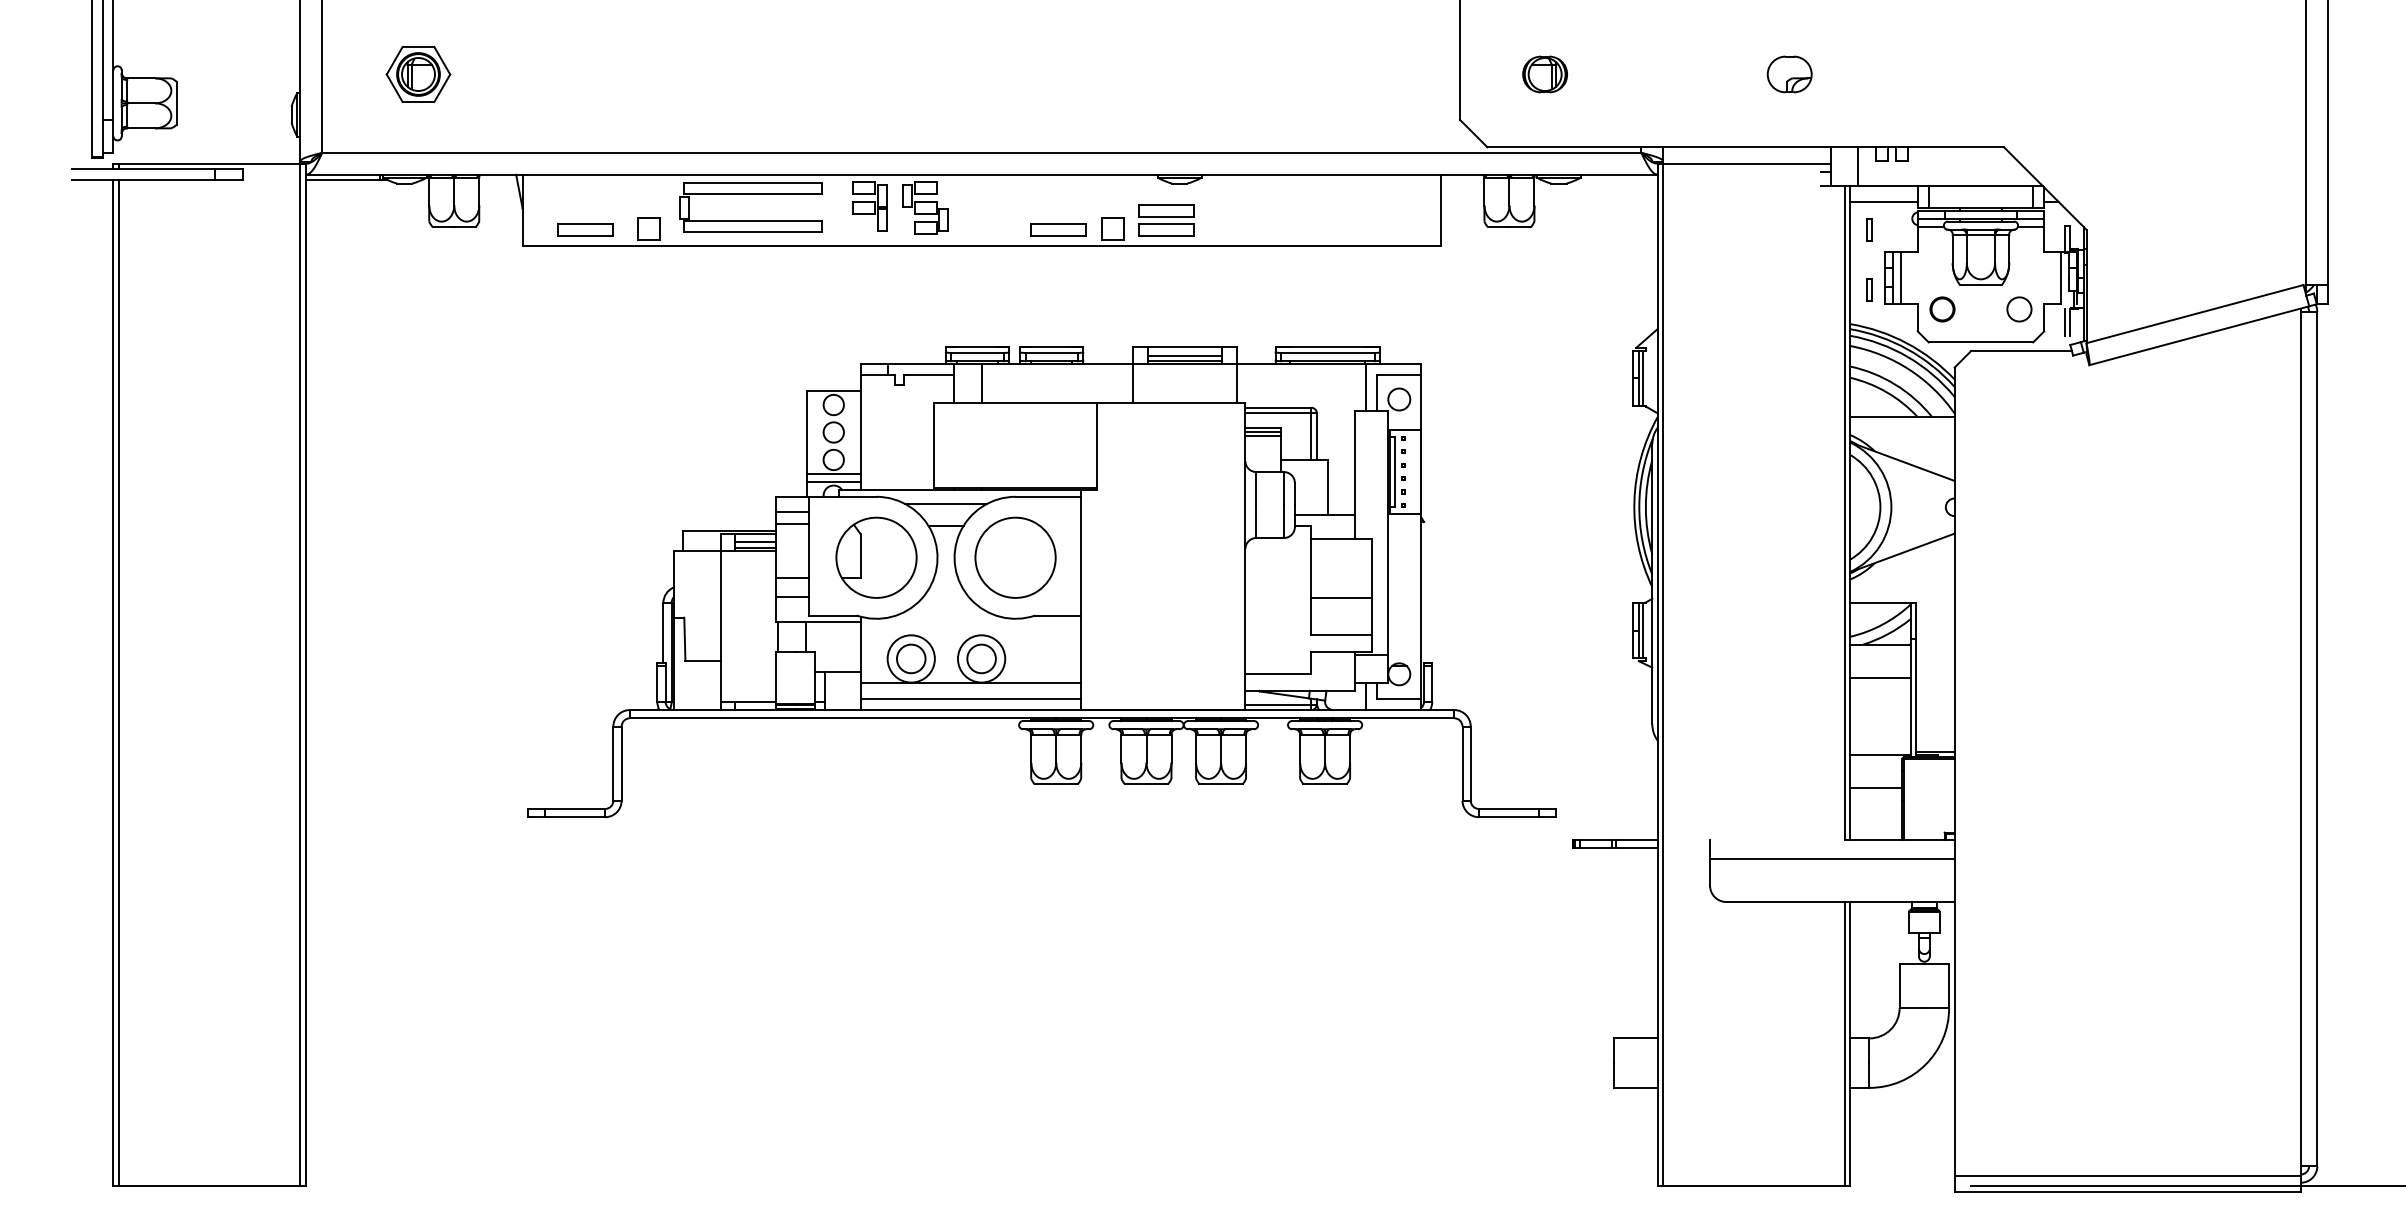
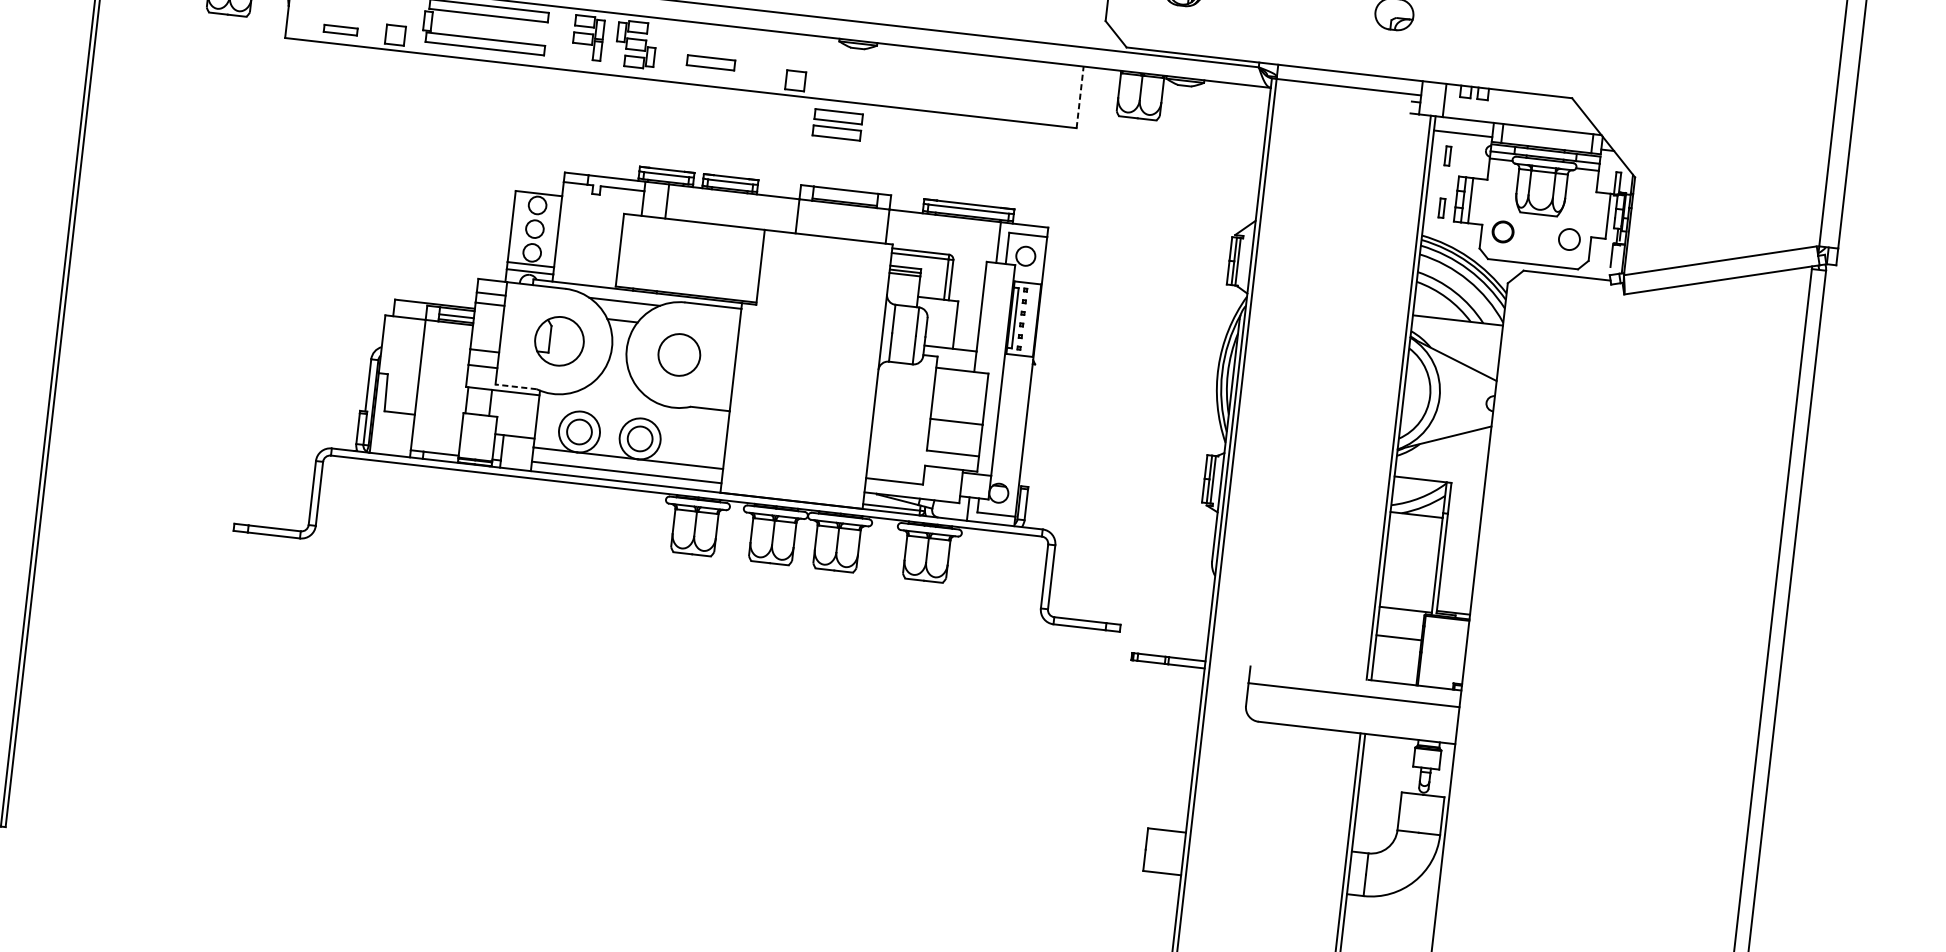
line: (1440, 210) -> (1079, 97), solid -> dashed
part: (1166, 220) -> (837, 124), moved
part: (585, 229) -> (340, 29), size x0.7
part: (1058, 229) -> (710, 62), moved
line: (2064, 321) -> (1607, 254), removed
line: (1184, 355) -> (844, 197), removed
part: (876, 557) -> (559, 341), size x0.7
circle: (1015, 557) -> (679, 354), size x0.6
line: (832, 615) -> (515, 386), solid -> dashed
line: (1880, 677) -> (1413, 543), removed

